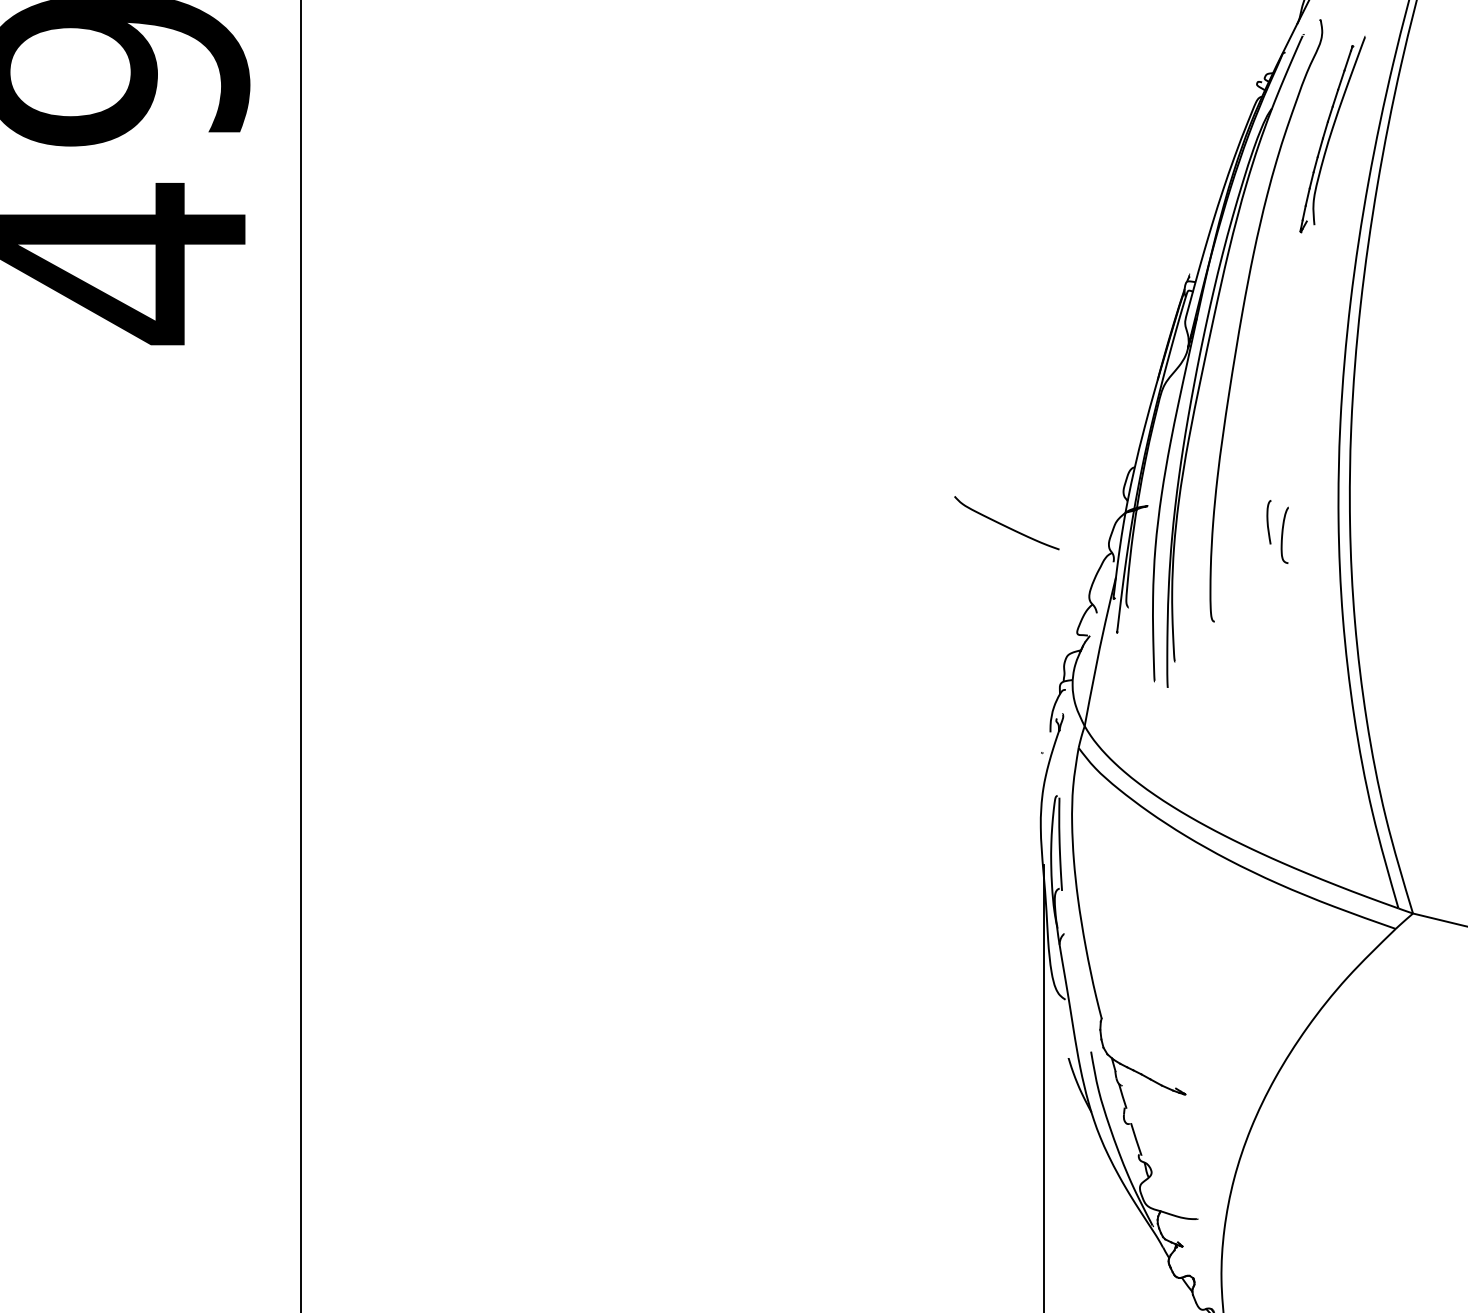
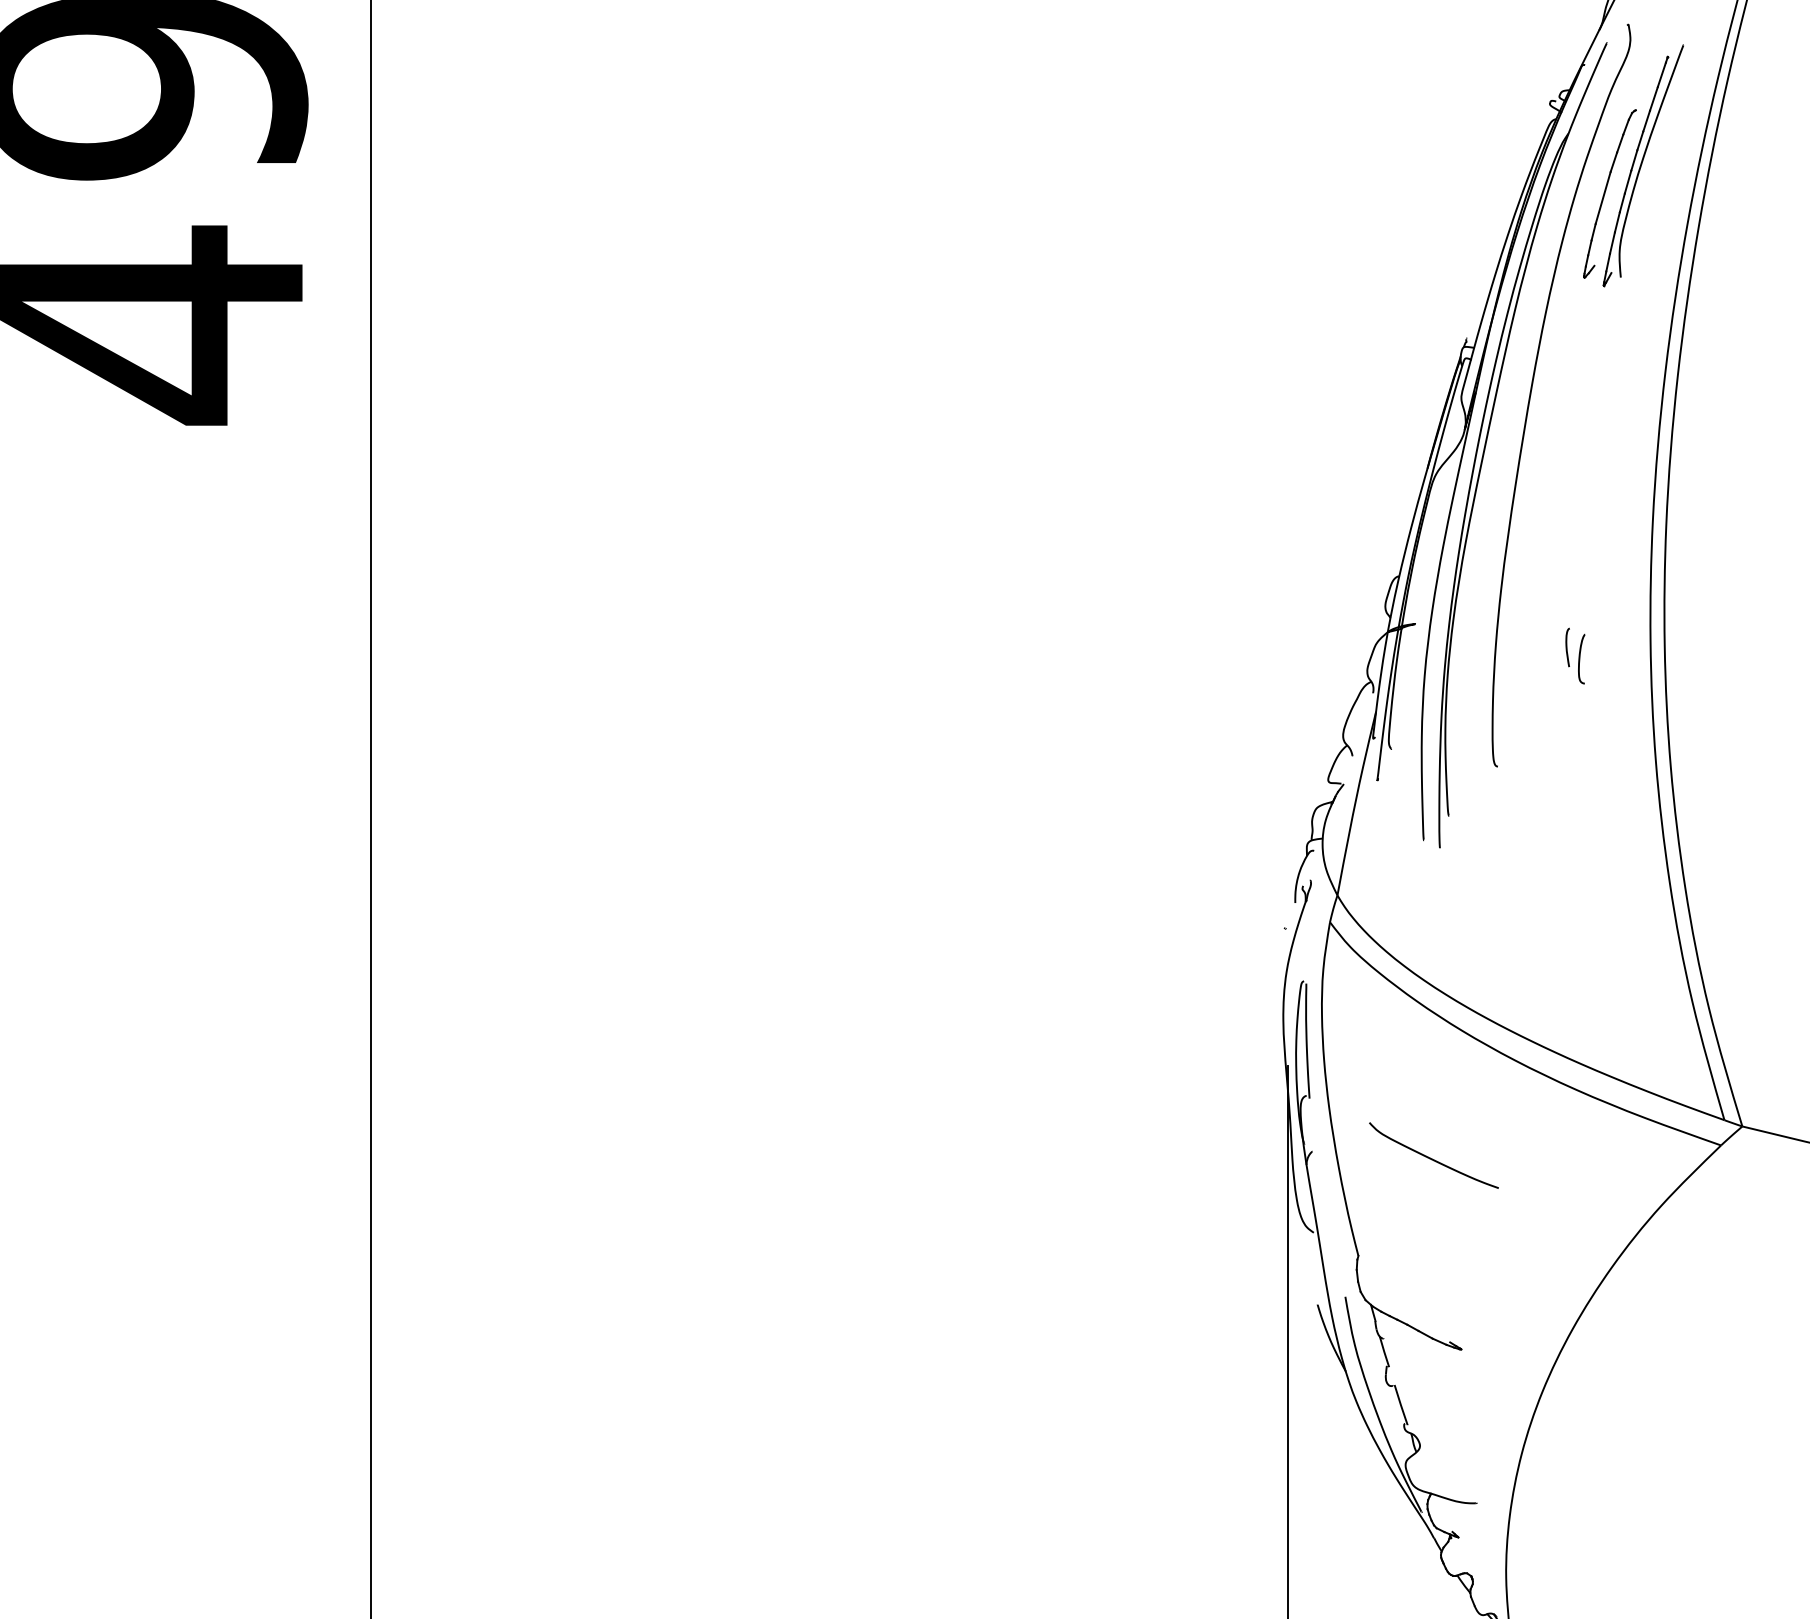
part: (1305, 157) -> (1609, 194), added
curve: (1006, 525) -> (1433, 1158), moved
part: (1277, 532) -> (1575, 656), size x0.71

